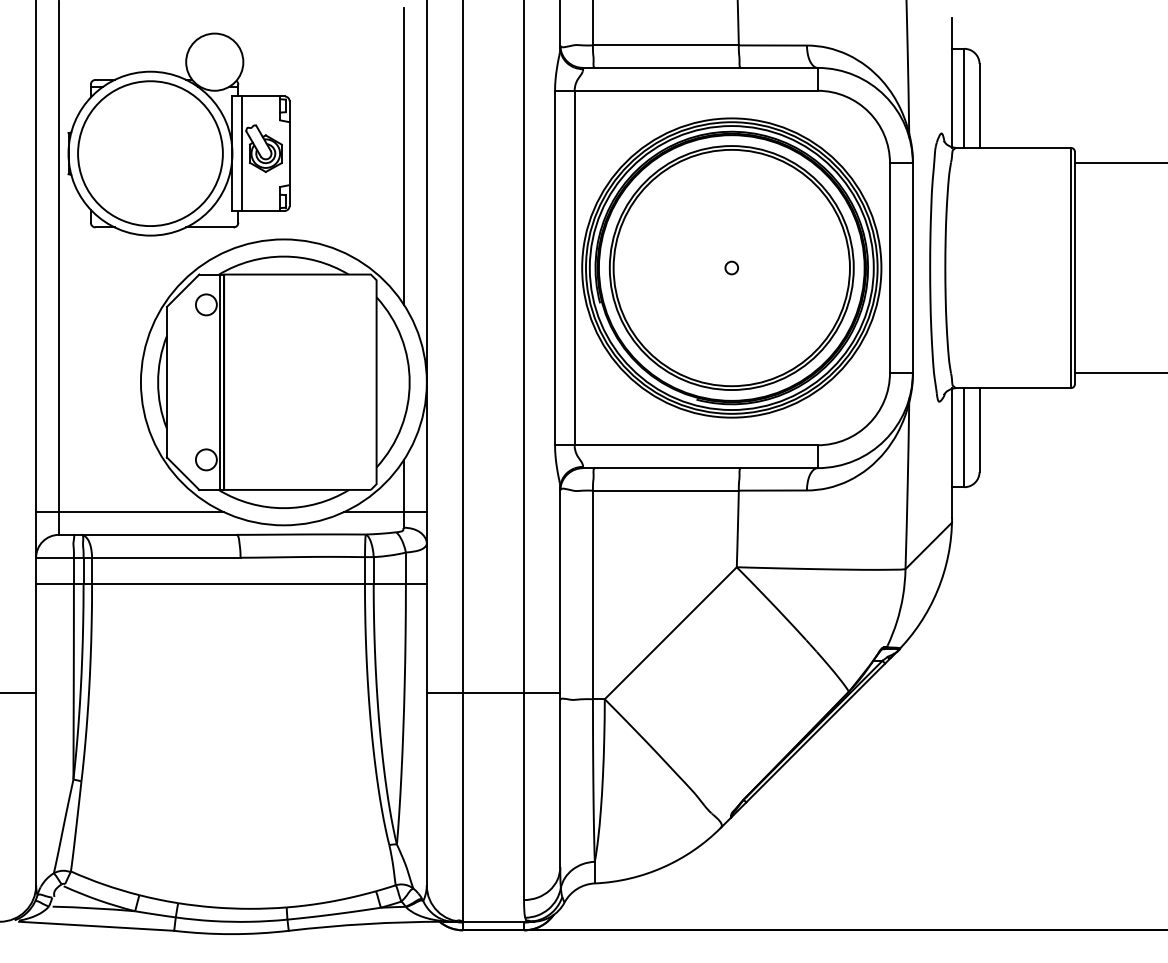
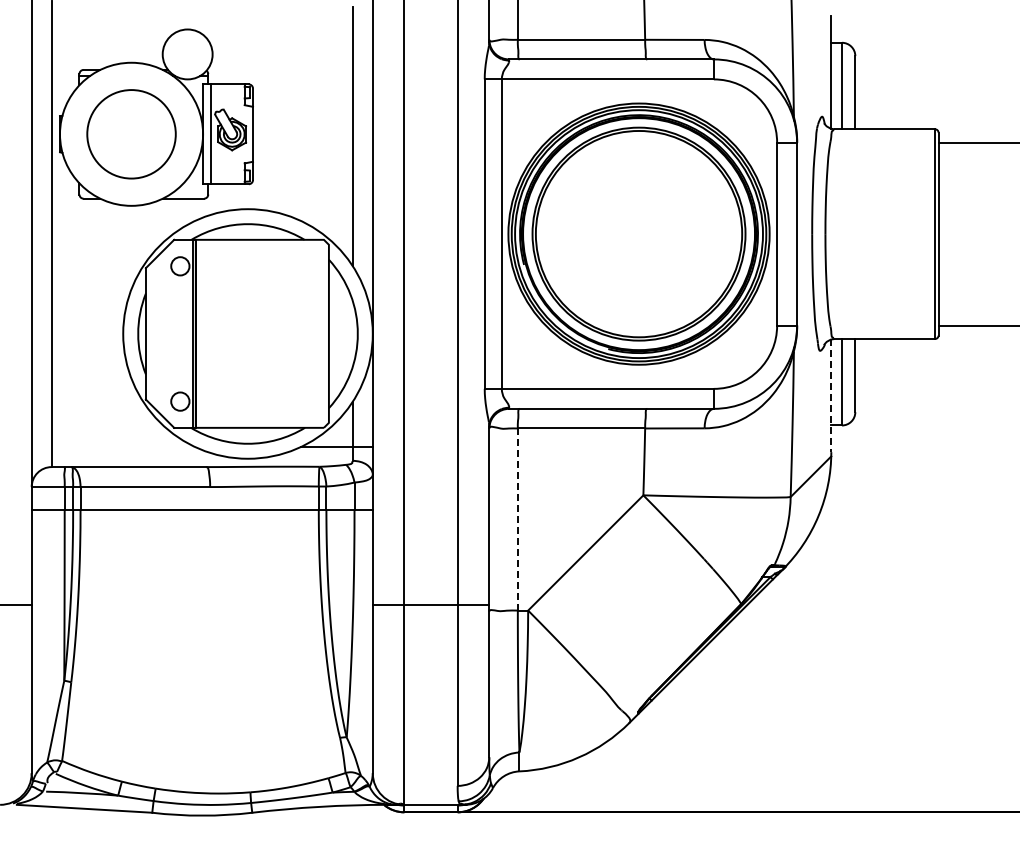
circle: (150, 153) -> (131, 134), size x0.7
circle: (731, 267) -> (638, 233), removed
line: (952, 452) -> (831, 395), solid -> dashed
line: (129, 512) -> (113, 447), removed
line: (592, 596) -> (517, 520), solid -> dashed

